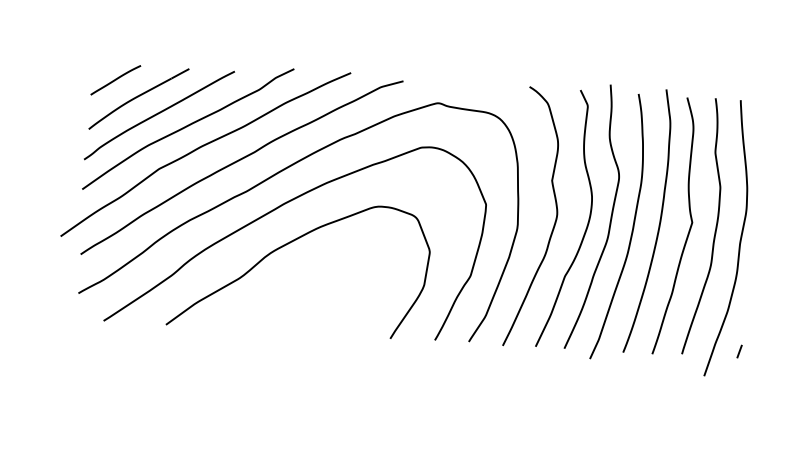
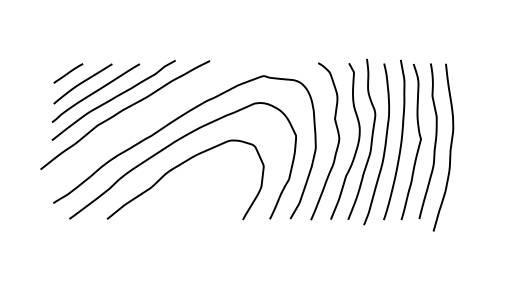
curve: (238, 161) -> (145, 118), removed
line: (738, 351) -> (453, 215), removed

